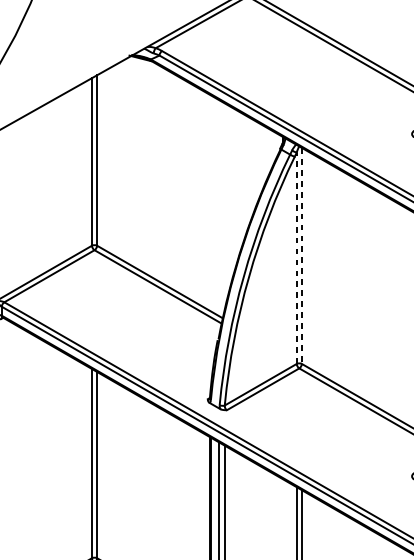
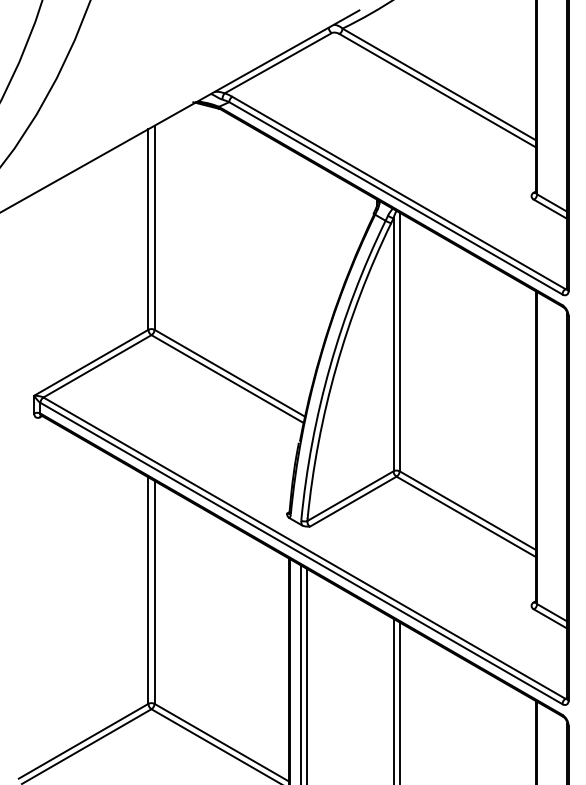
line: (301, 256) -> (399, 342), dashed -> solid
line: (296, 258) -> (393, 344), dashed -> solid

